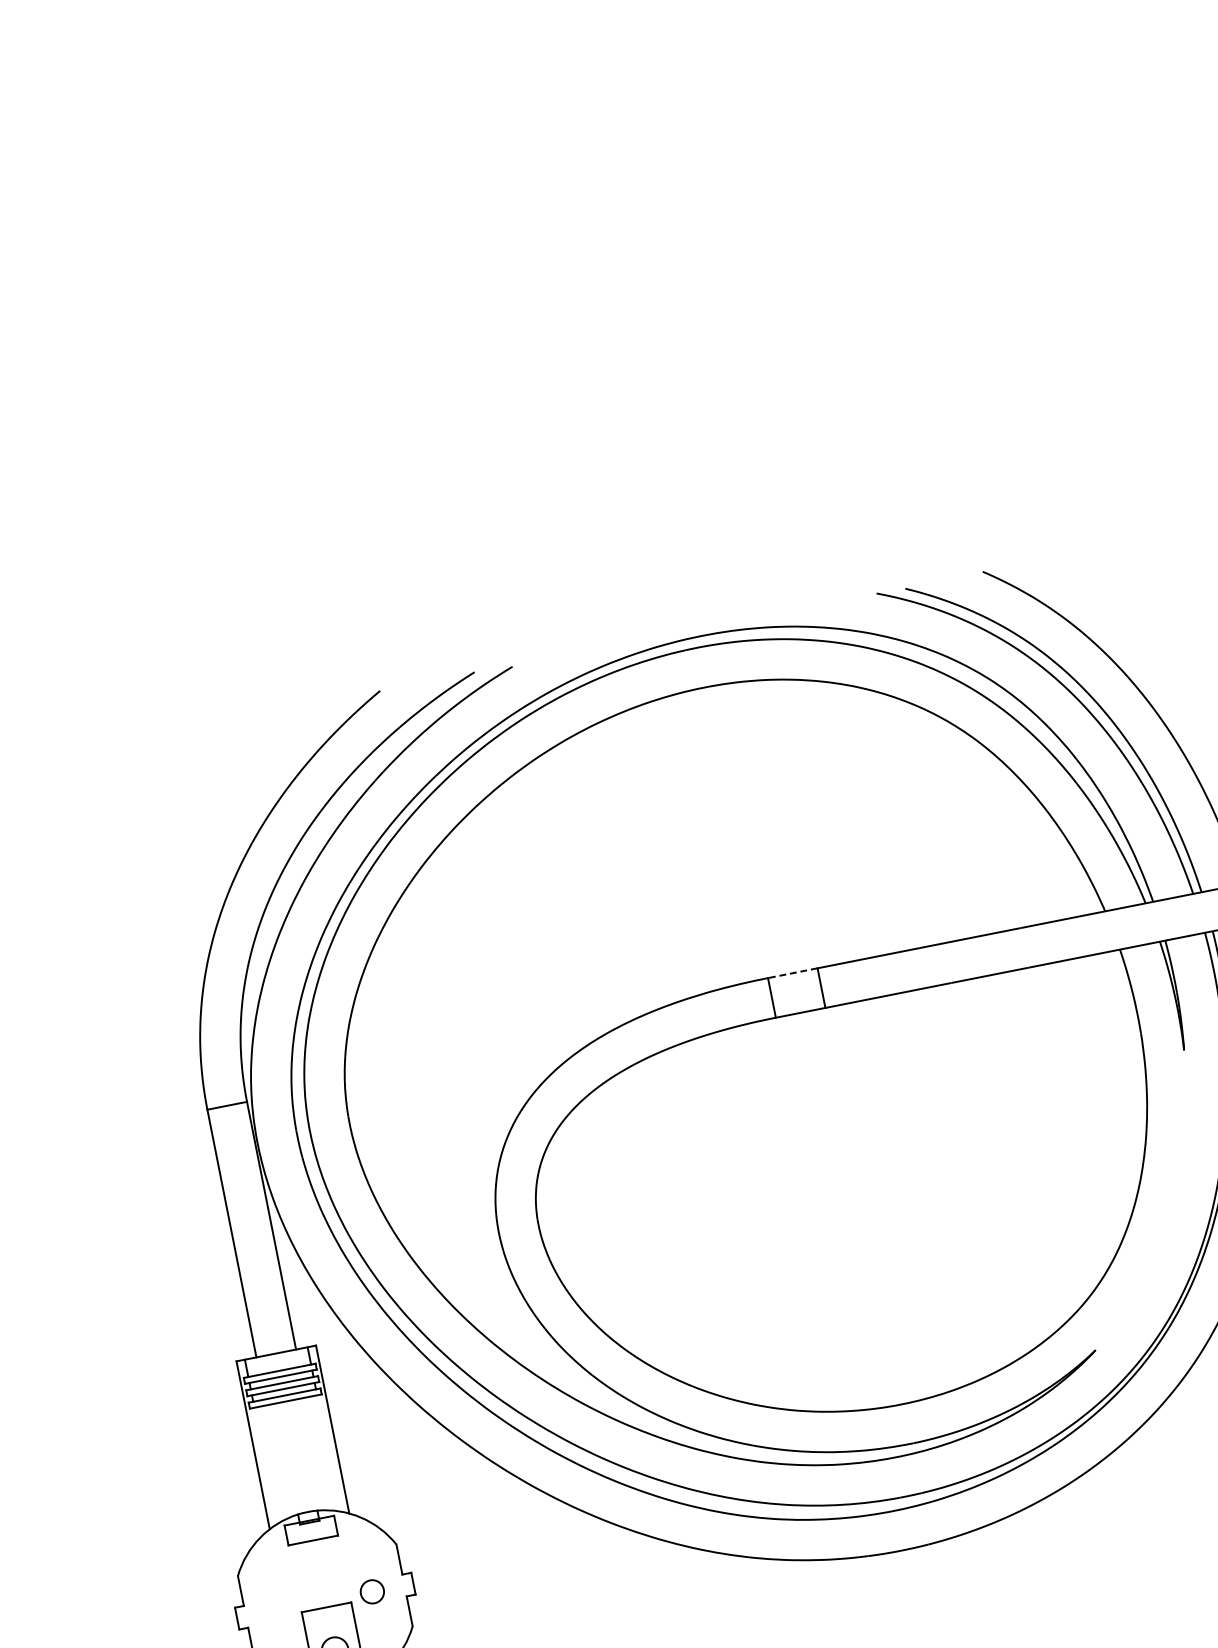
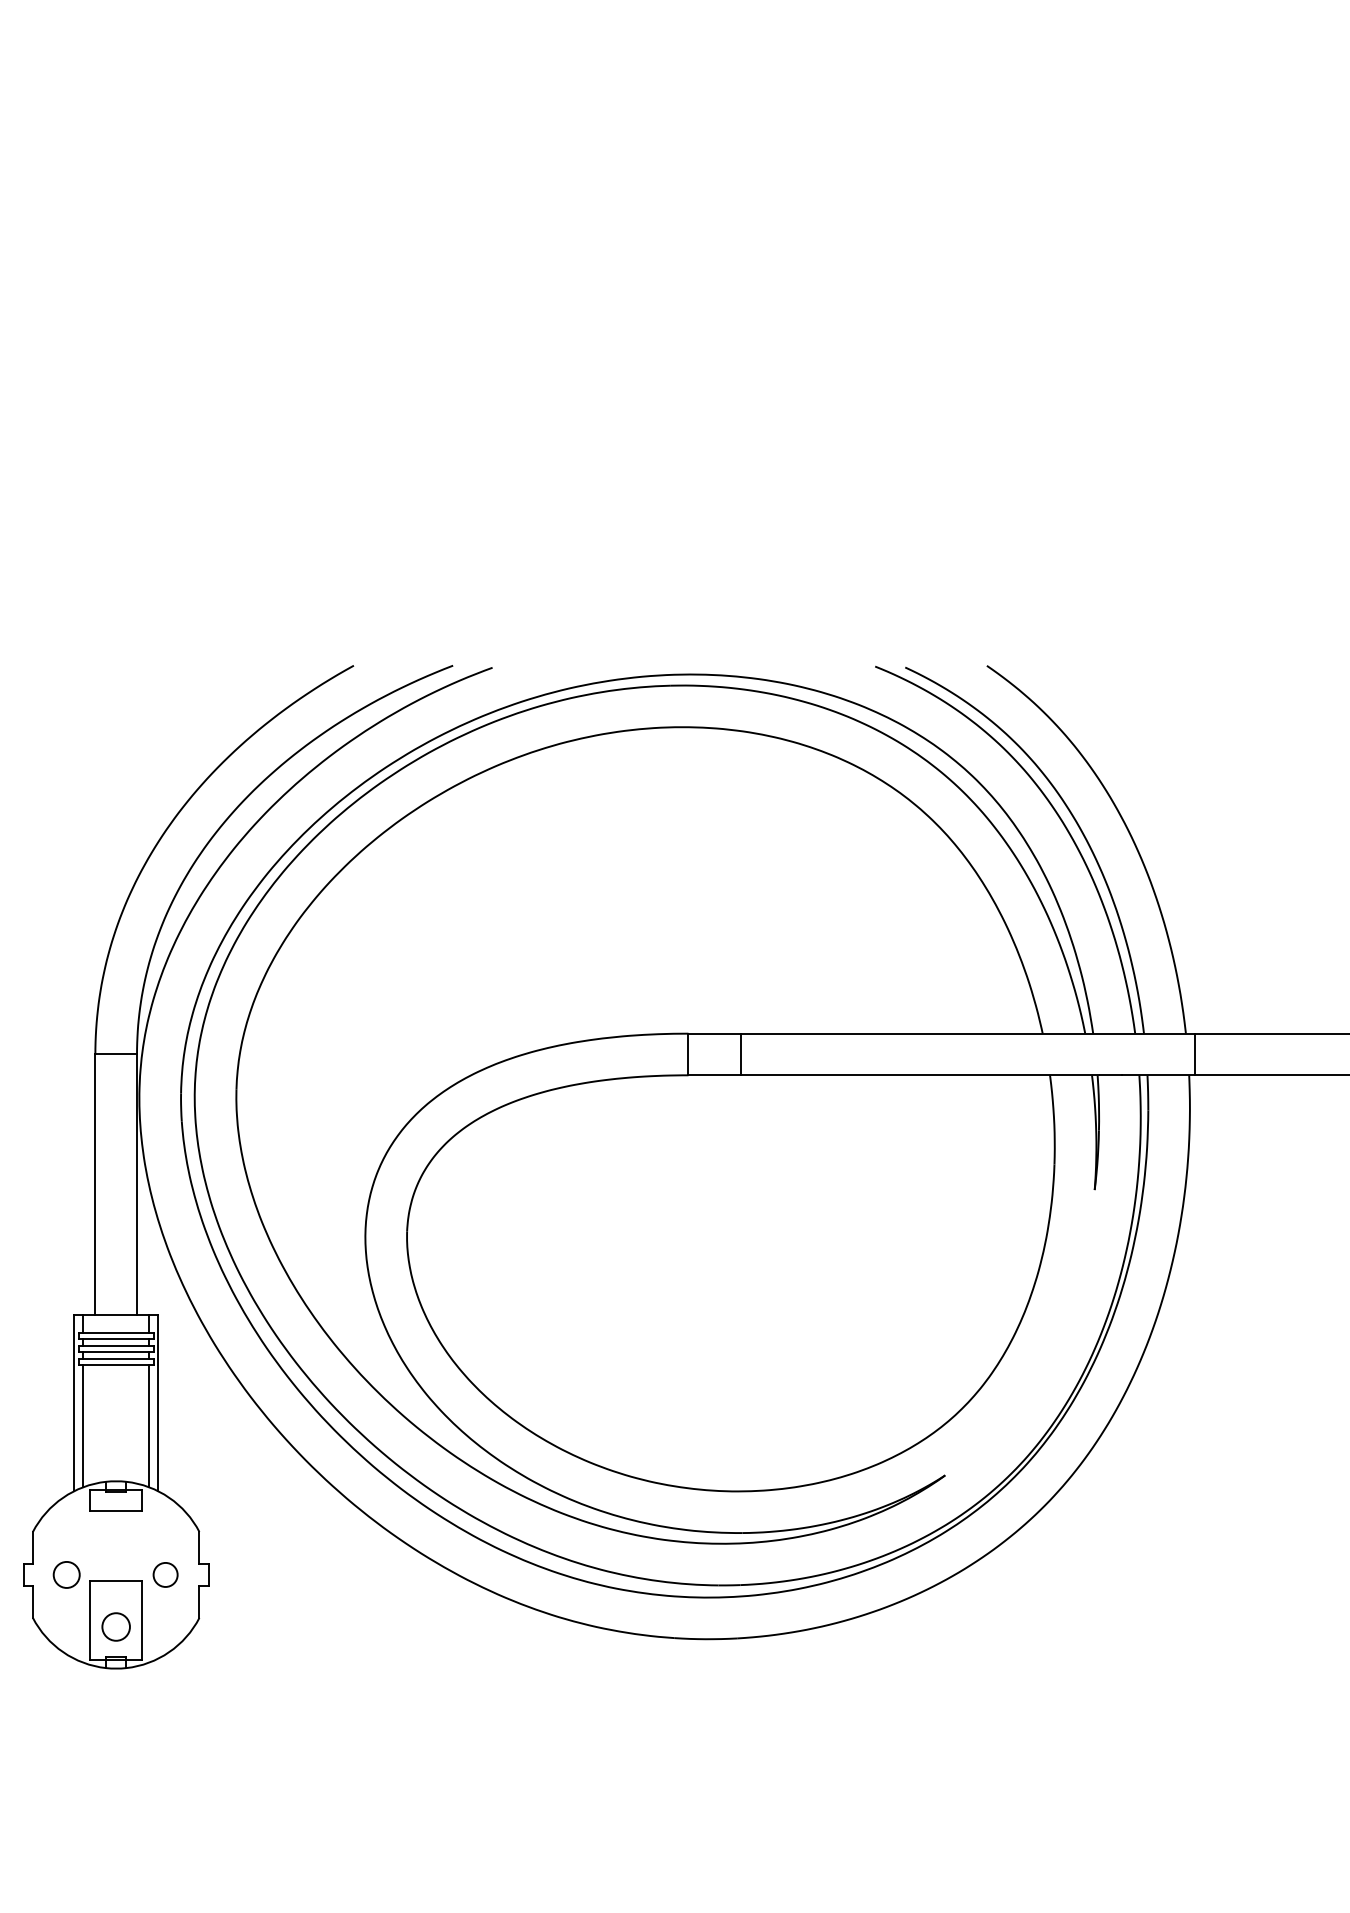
line: (792, 973) -> (714, 1033), dashed -> solid
line: (329, 1453) -> (149, 1426), added
line: (266, 1466) -> (83, 1426), added
circle: (277, 1610) -> (66, 1574), added

